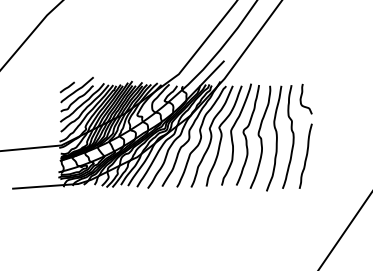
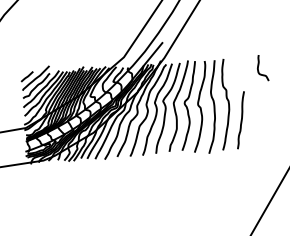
curve: (302, 96) -> (259, 66), moved

